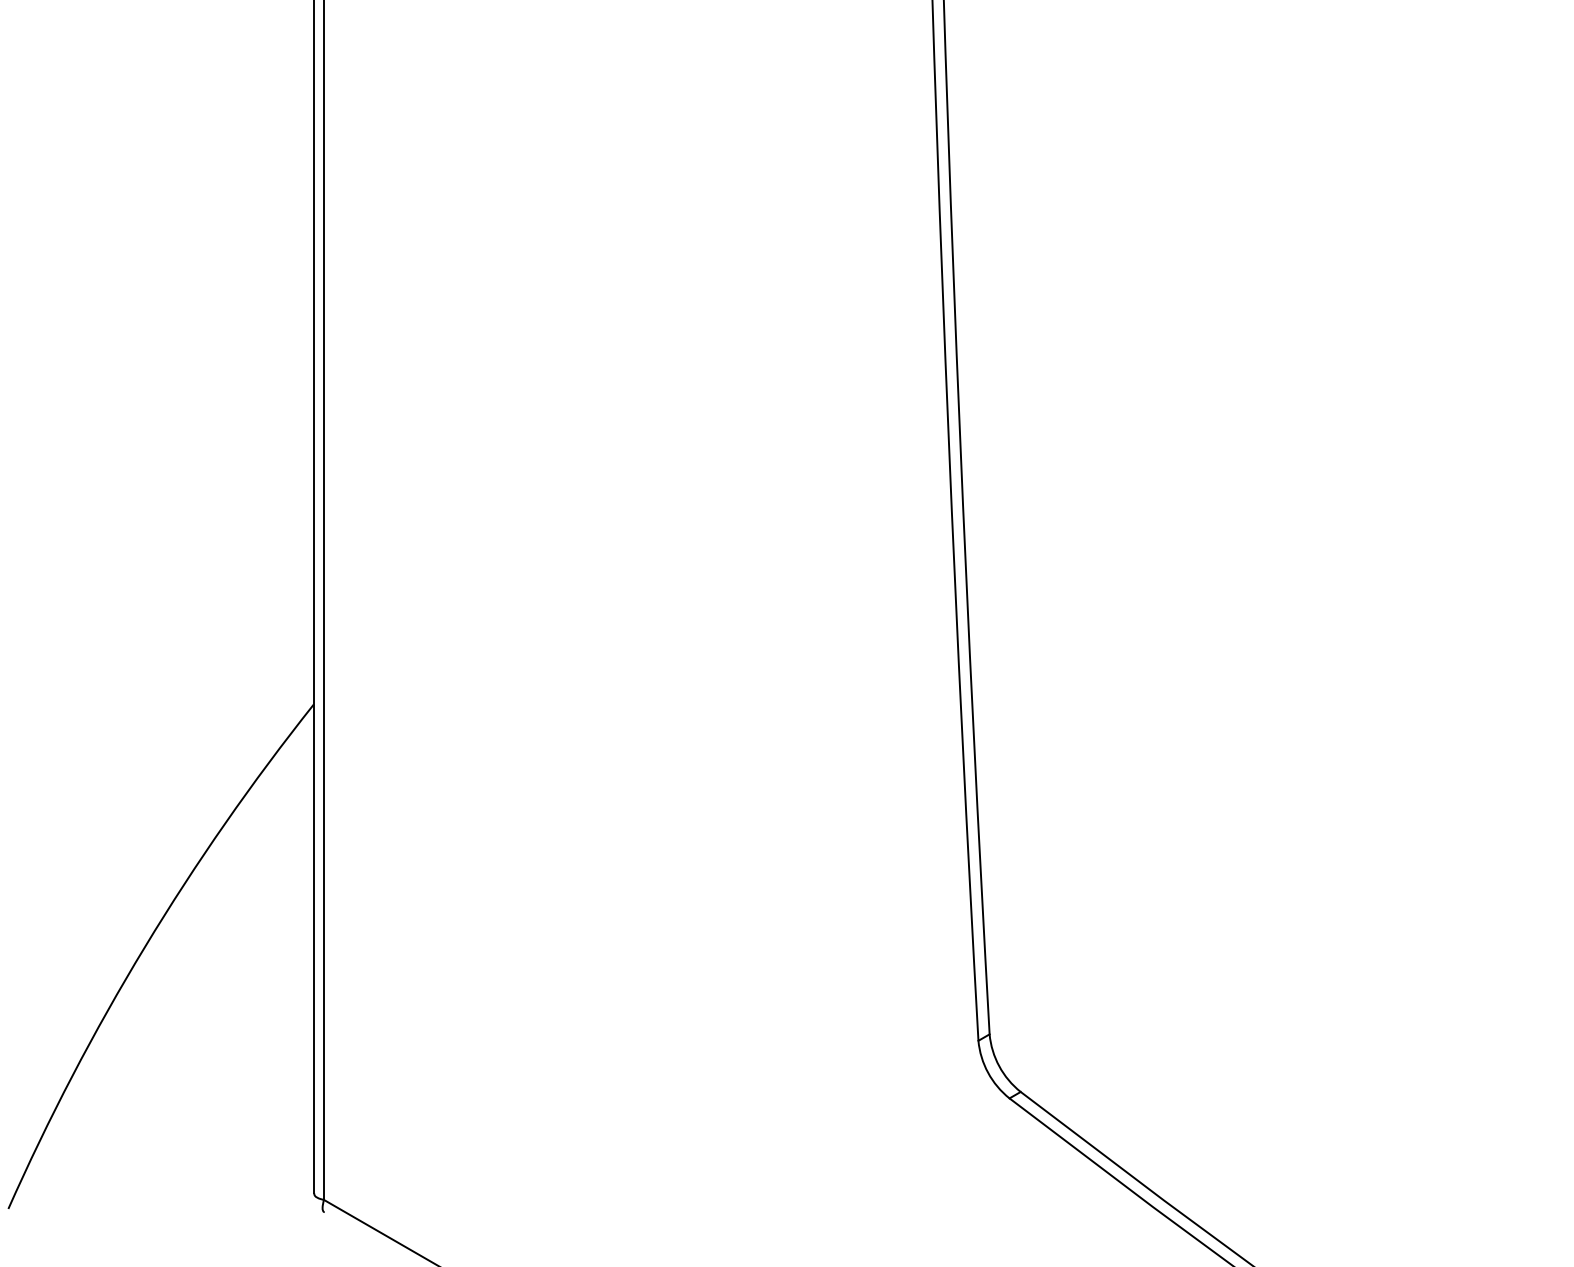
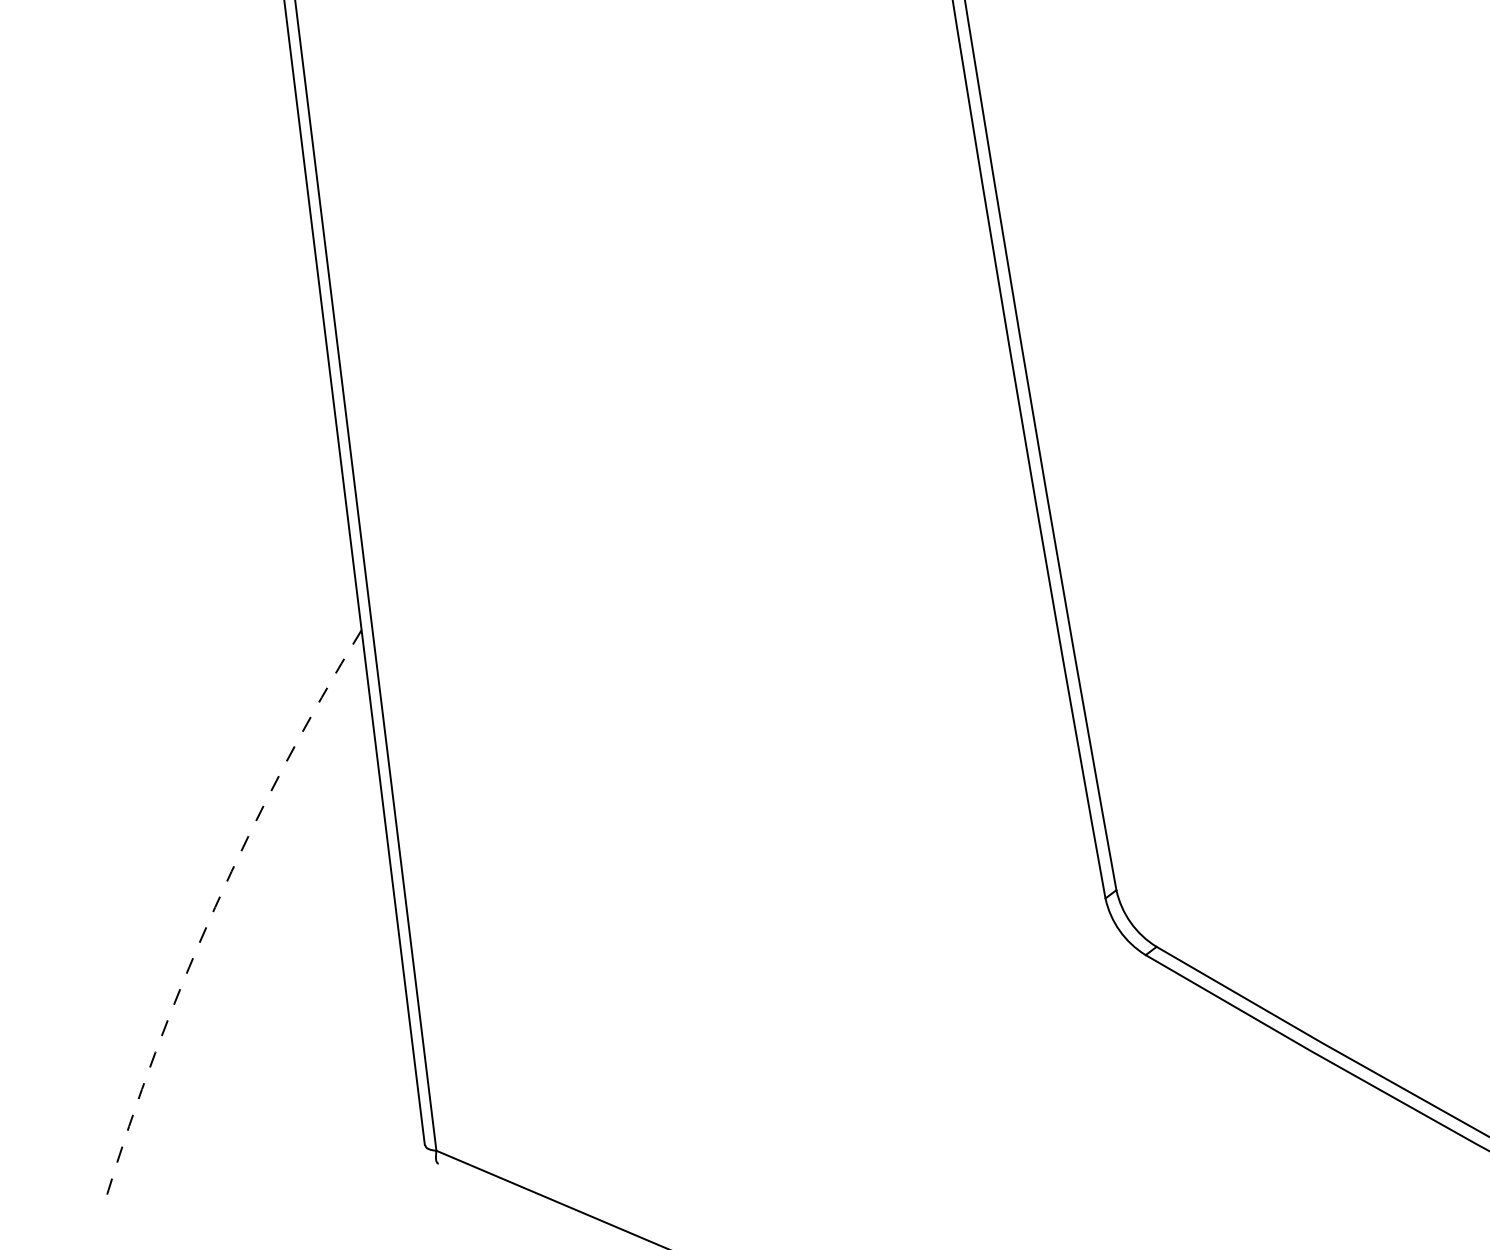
arc: (144, 947) -> (214, 908), solid -> dashed

